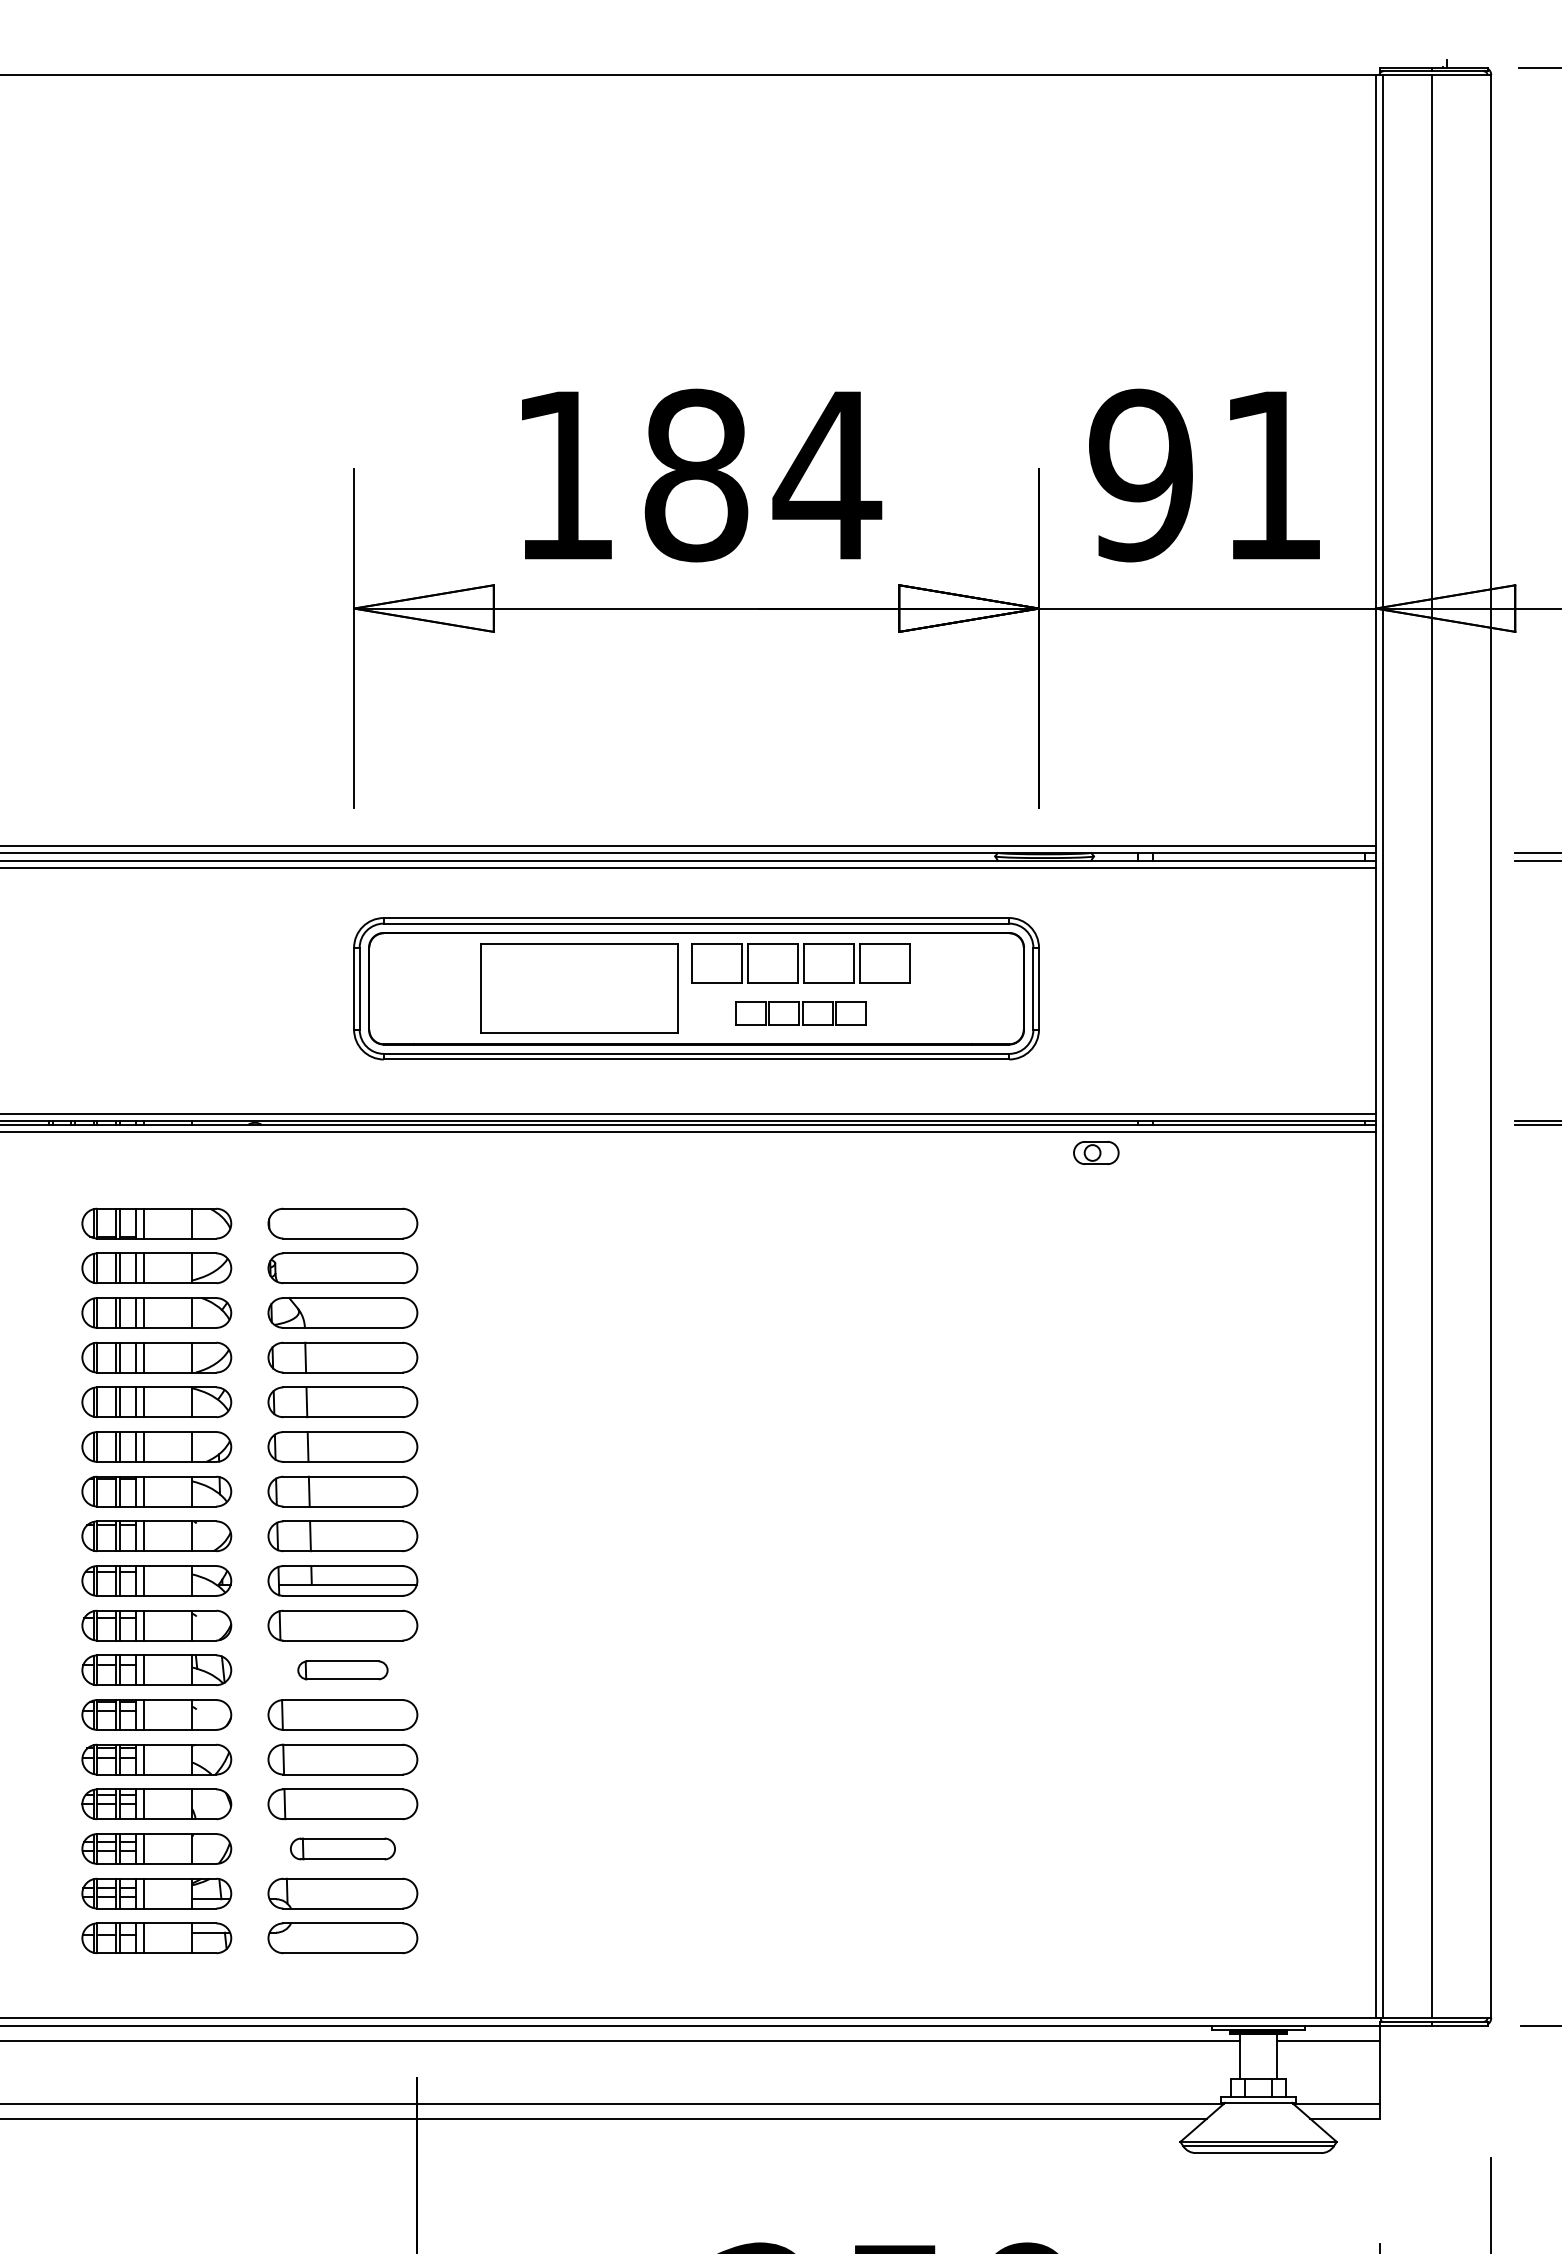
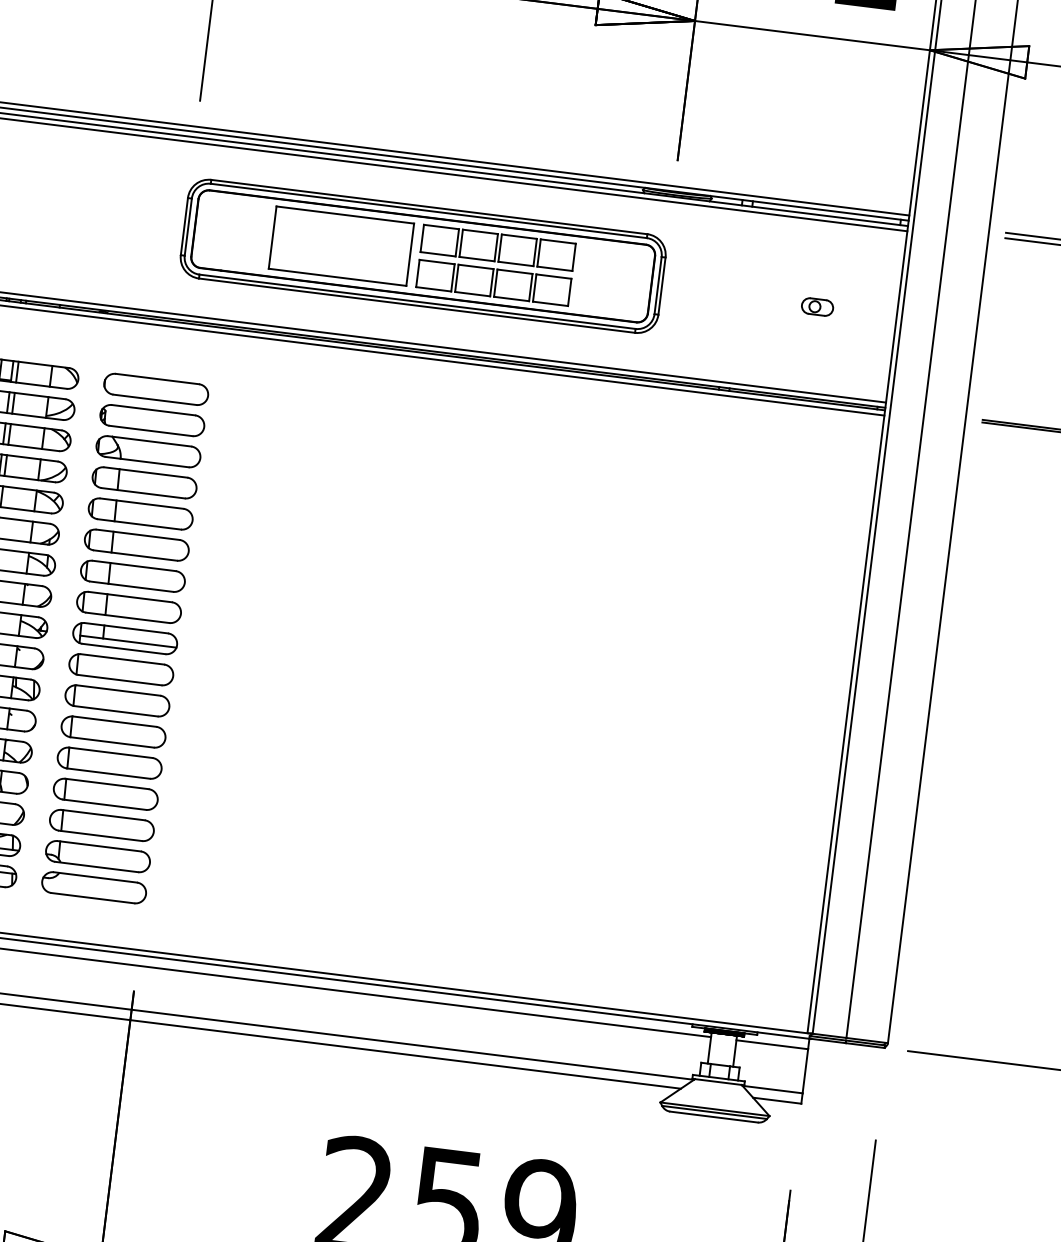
part: (800, 1013) -> (493, 282), size x1.67
part: (1096, 1152) -> (817, 306), moved
part: (342, 1670) -> (117, 701), size x1.67
part: (342, 1848) -> (101, 825), size x1.43

